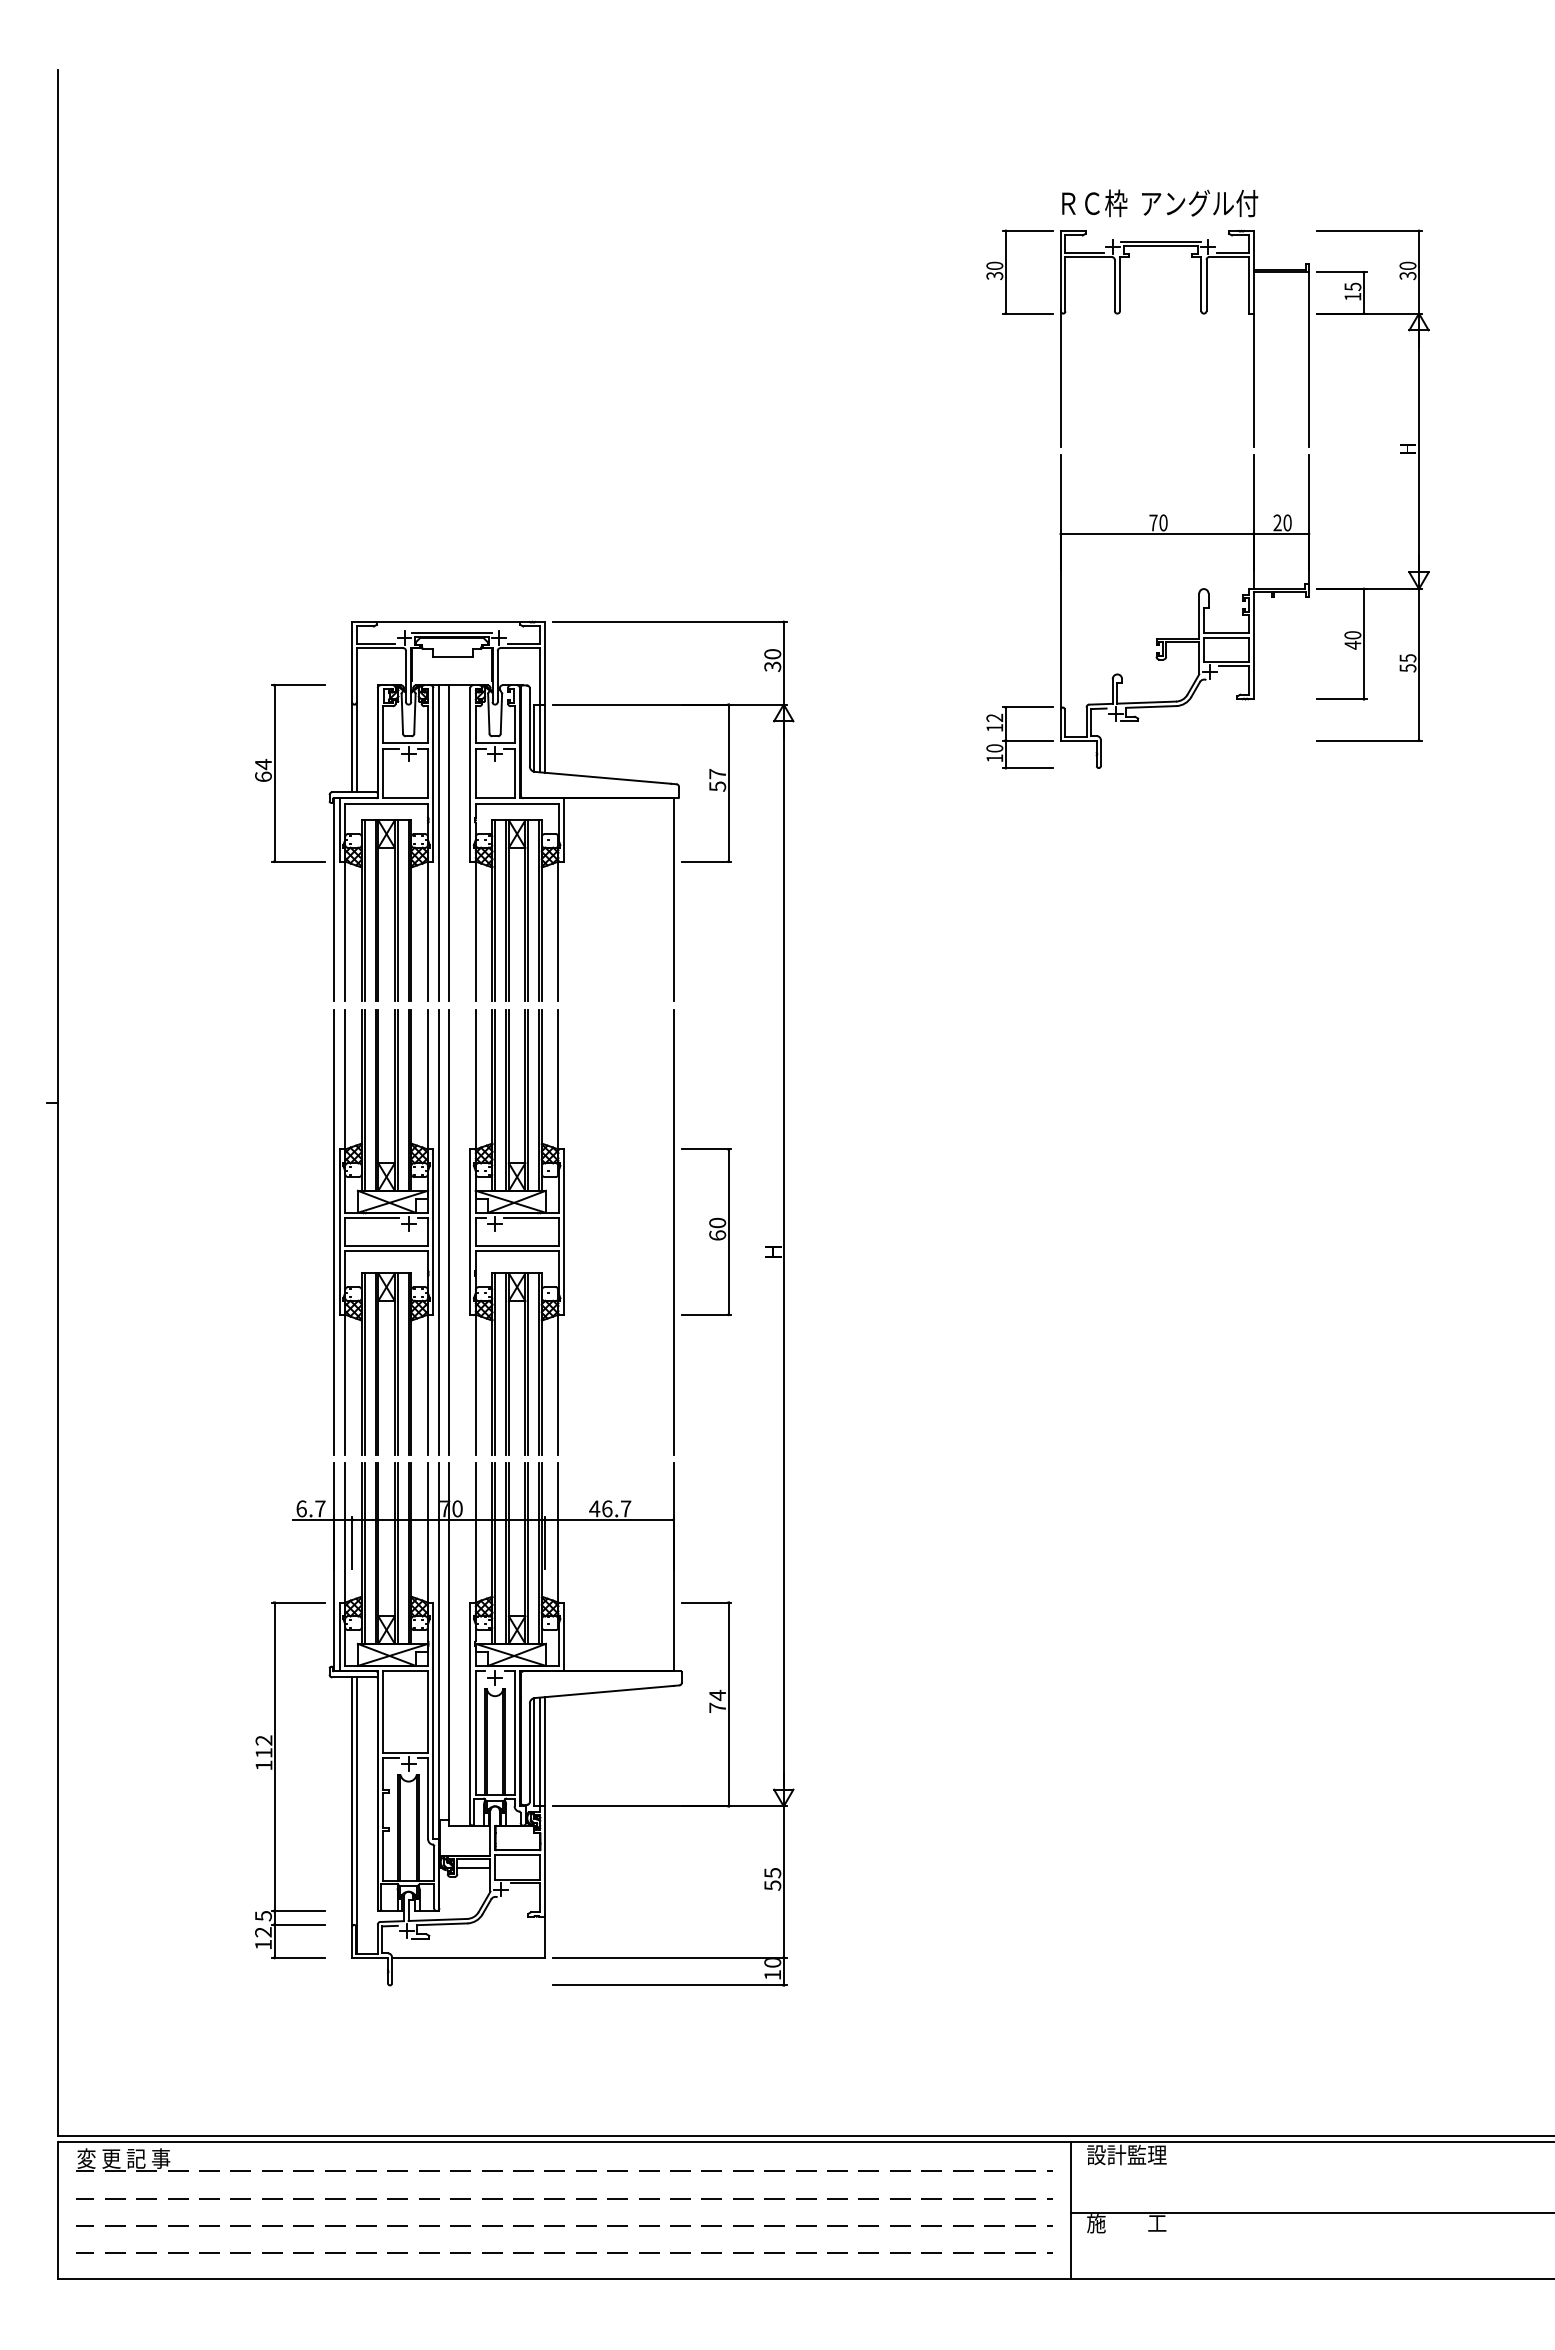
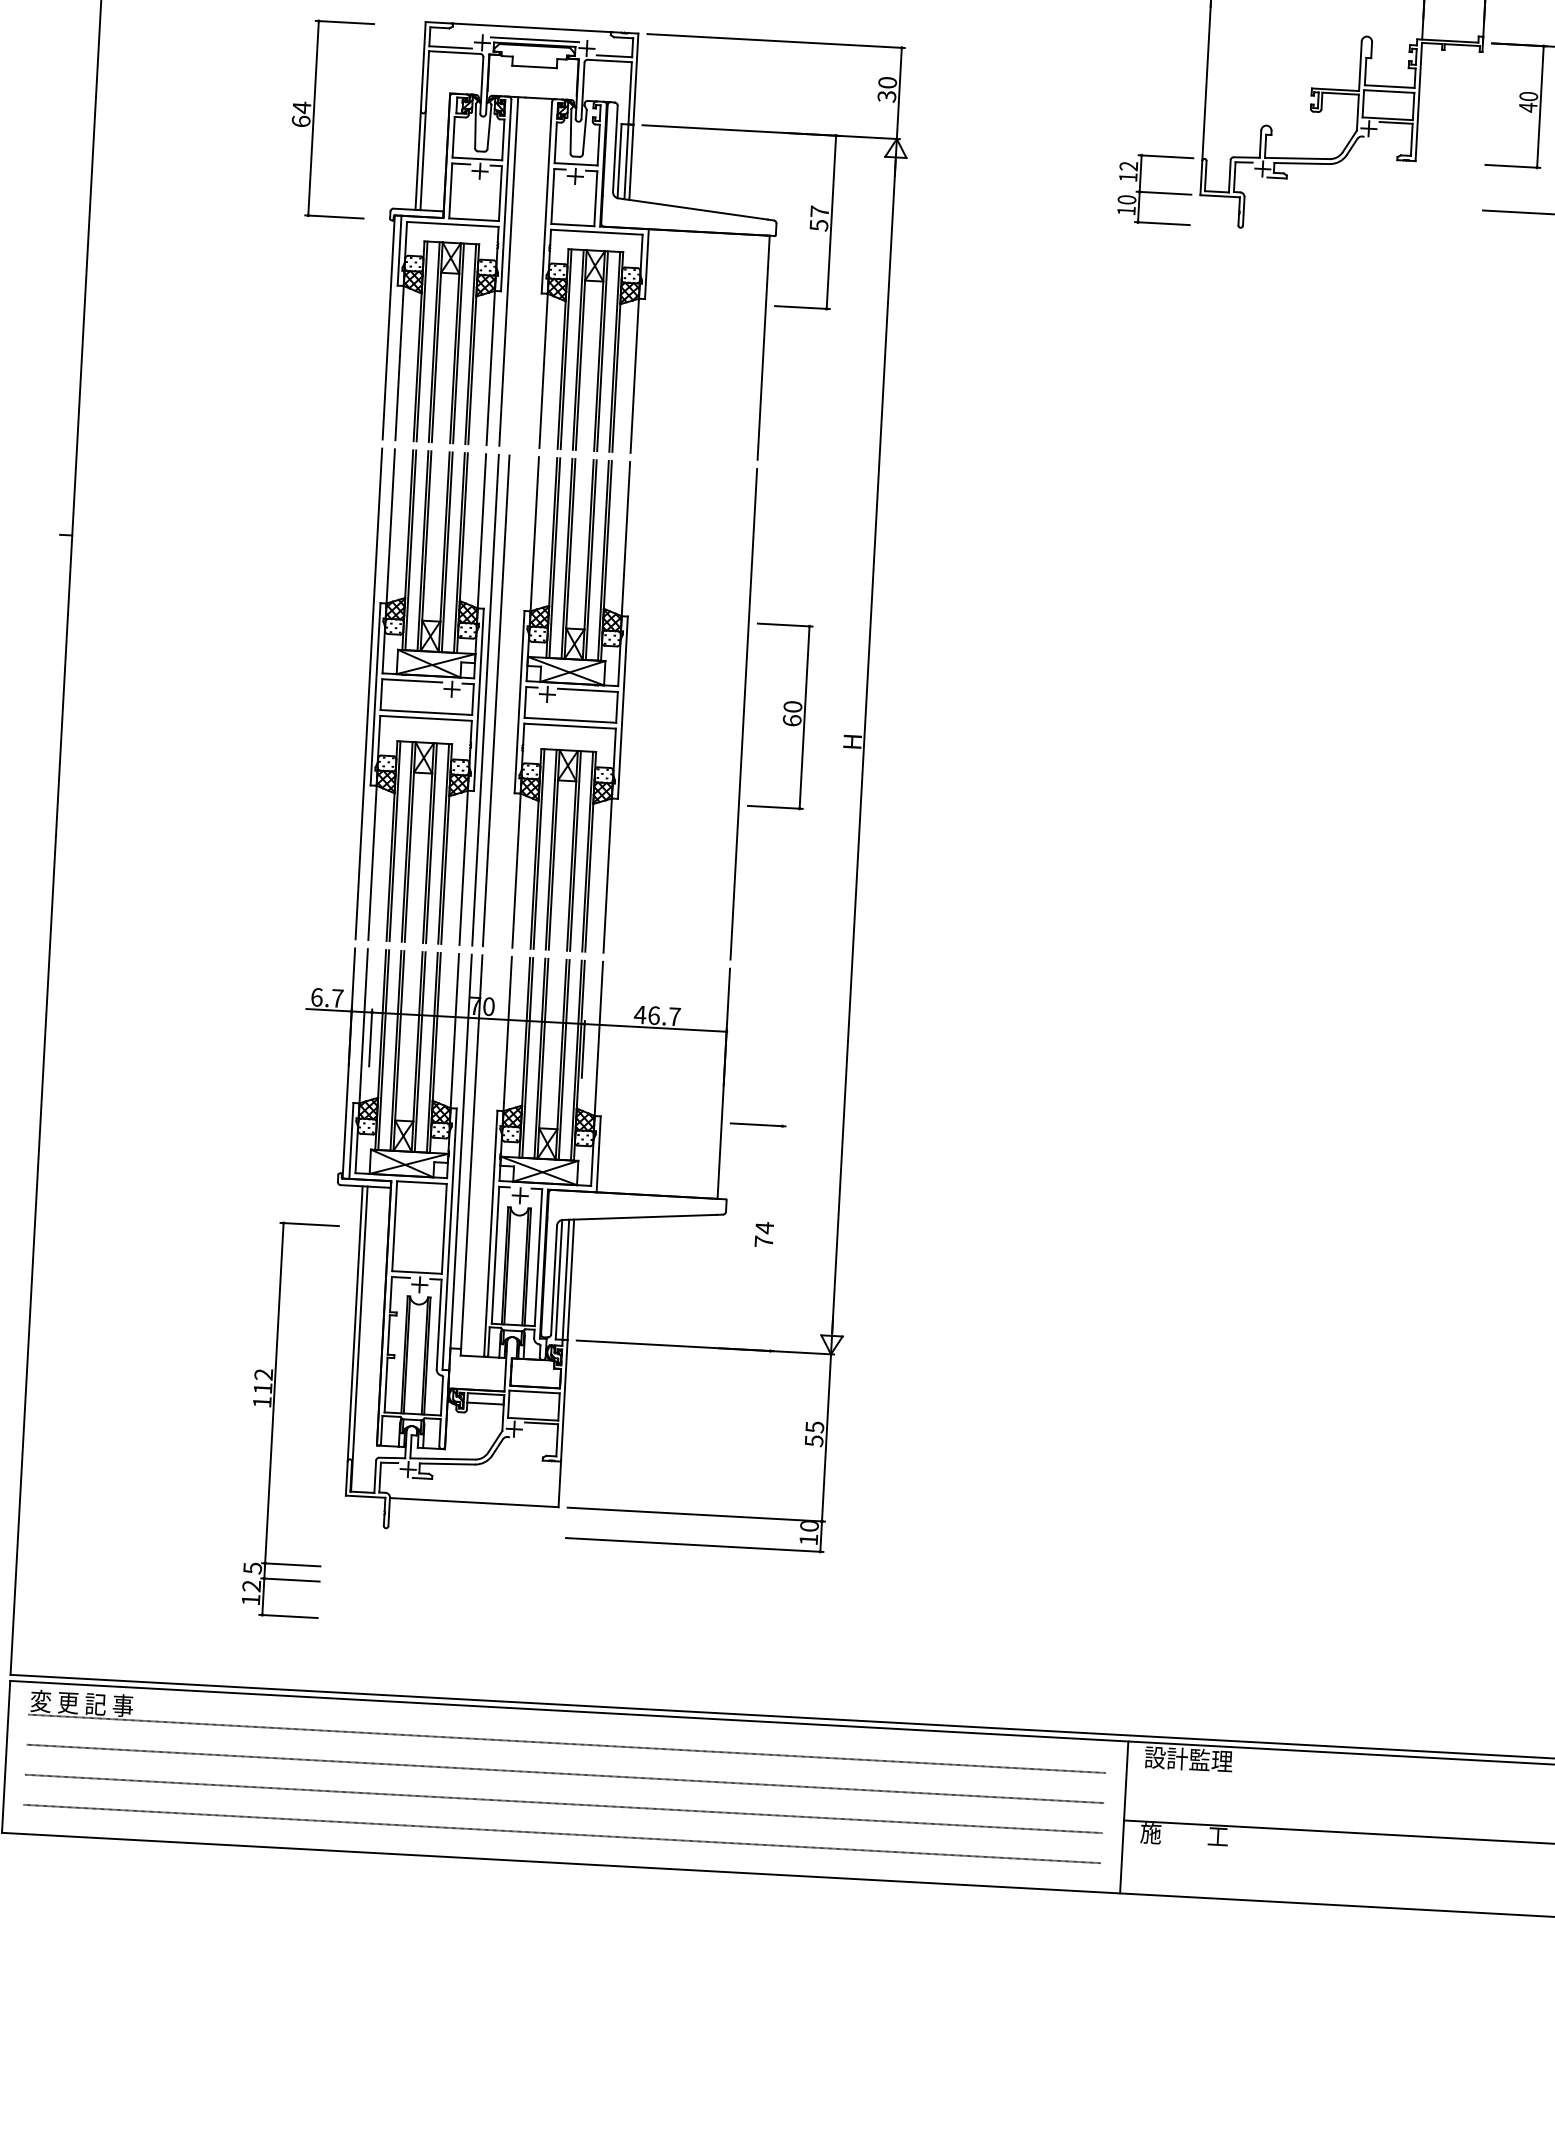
part: (275, 773) -> (314, 118), moved
line: (449, 843) -> (519, 272), removed
line: (728, 1704) -> (776, 1238), removed
part: (275, 1780) -> (274, 1419), moved

